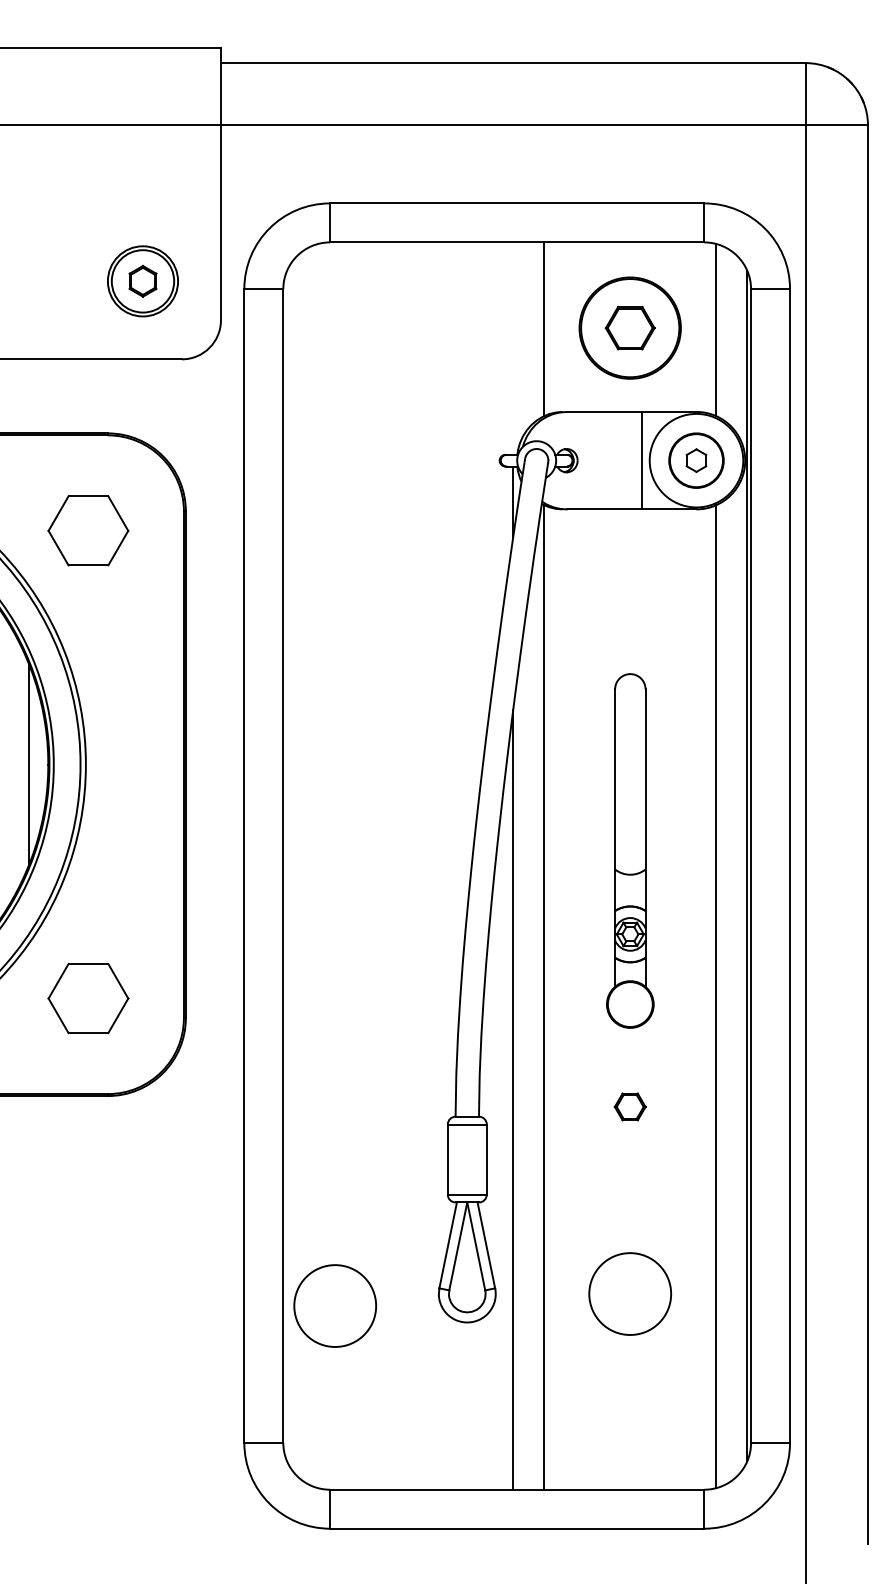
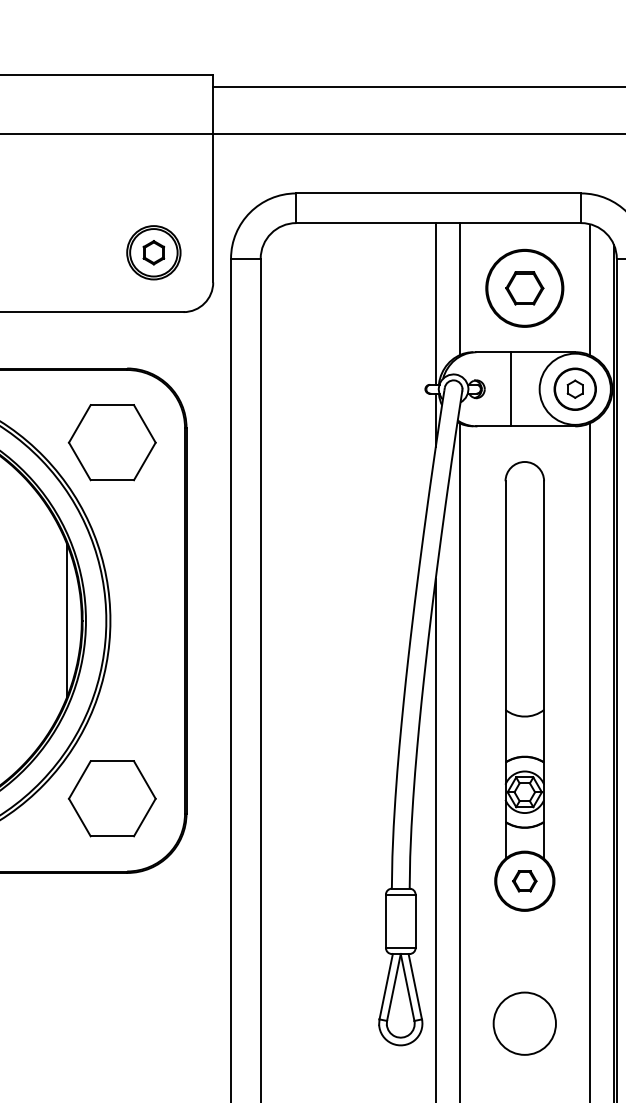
line: (513, 348) -> (435, 303), added
line: (641, 460) -> (510, 389), moved
part: (88, 530) -> (112, 442), size x1.43
part: (630, 850) -> (525, 686), size x1.67
part: (88, 998) -> (112, 798), size x1.43
circle: (335, 1305) -> (300, 1032), removed

